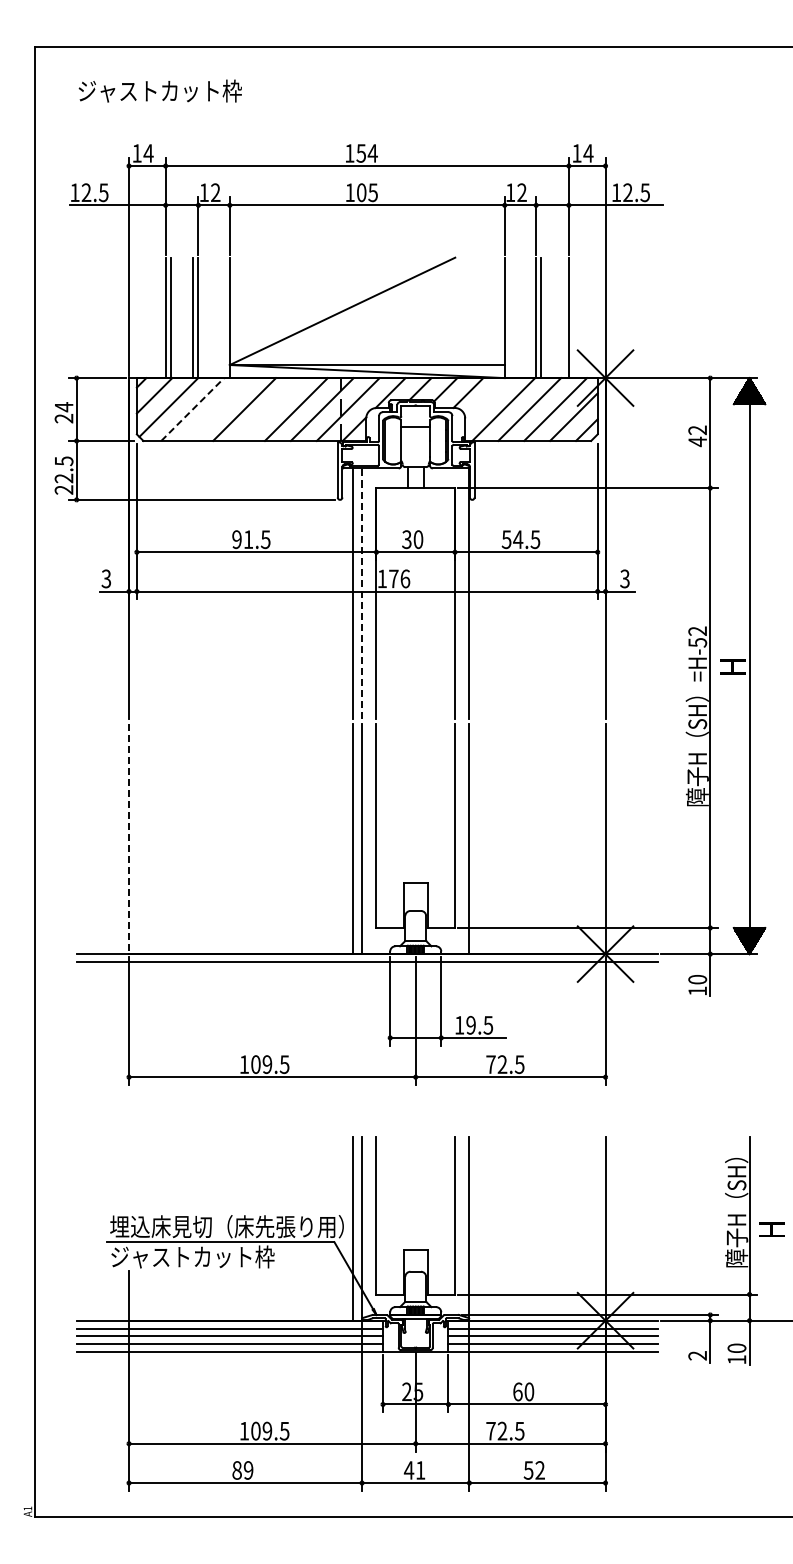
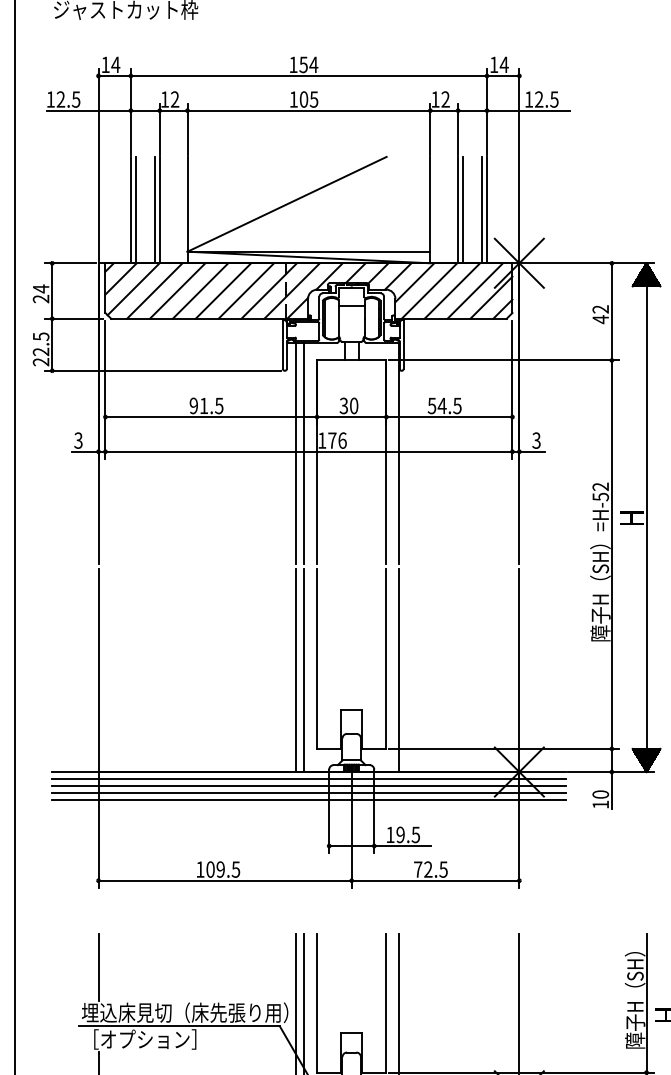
line: (563, 317) -> (482, 209), added
line: (487, 400) -> (415, 283), added
line: (193, 409) -> (155, 291), dashed -> solid
line: (218, 409) -> (177, 291), added
line: (270, 409) -> (223, 291), added
line: (362, 592) -> (304, 452), dashed -> solid
line: (129, 839) -> (98, 670), dashed -> solid
line: (366, 969) -> (308, 785), added
line: (366, 977) -> (308, 792), added
line: (366, 985) -> (308, 799), added
line: (129, 1175) -> (98, 967), added
text: (192, 1256) -> (154, 1039), ジャストカット枠 -> ［オプション］

